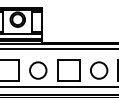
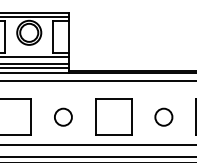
circle: (38, 70) -> (63, 117), size x0.62
circle: (98, 70) -> (163, 117), size x0.62

